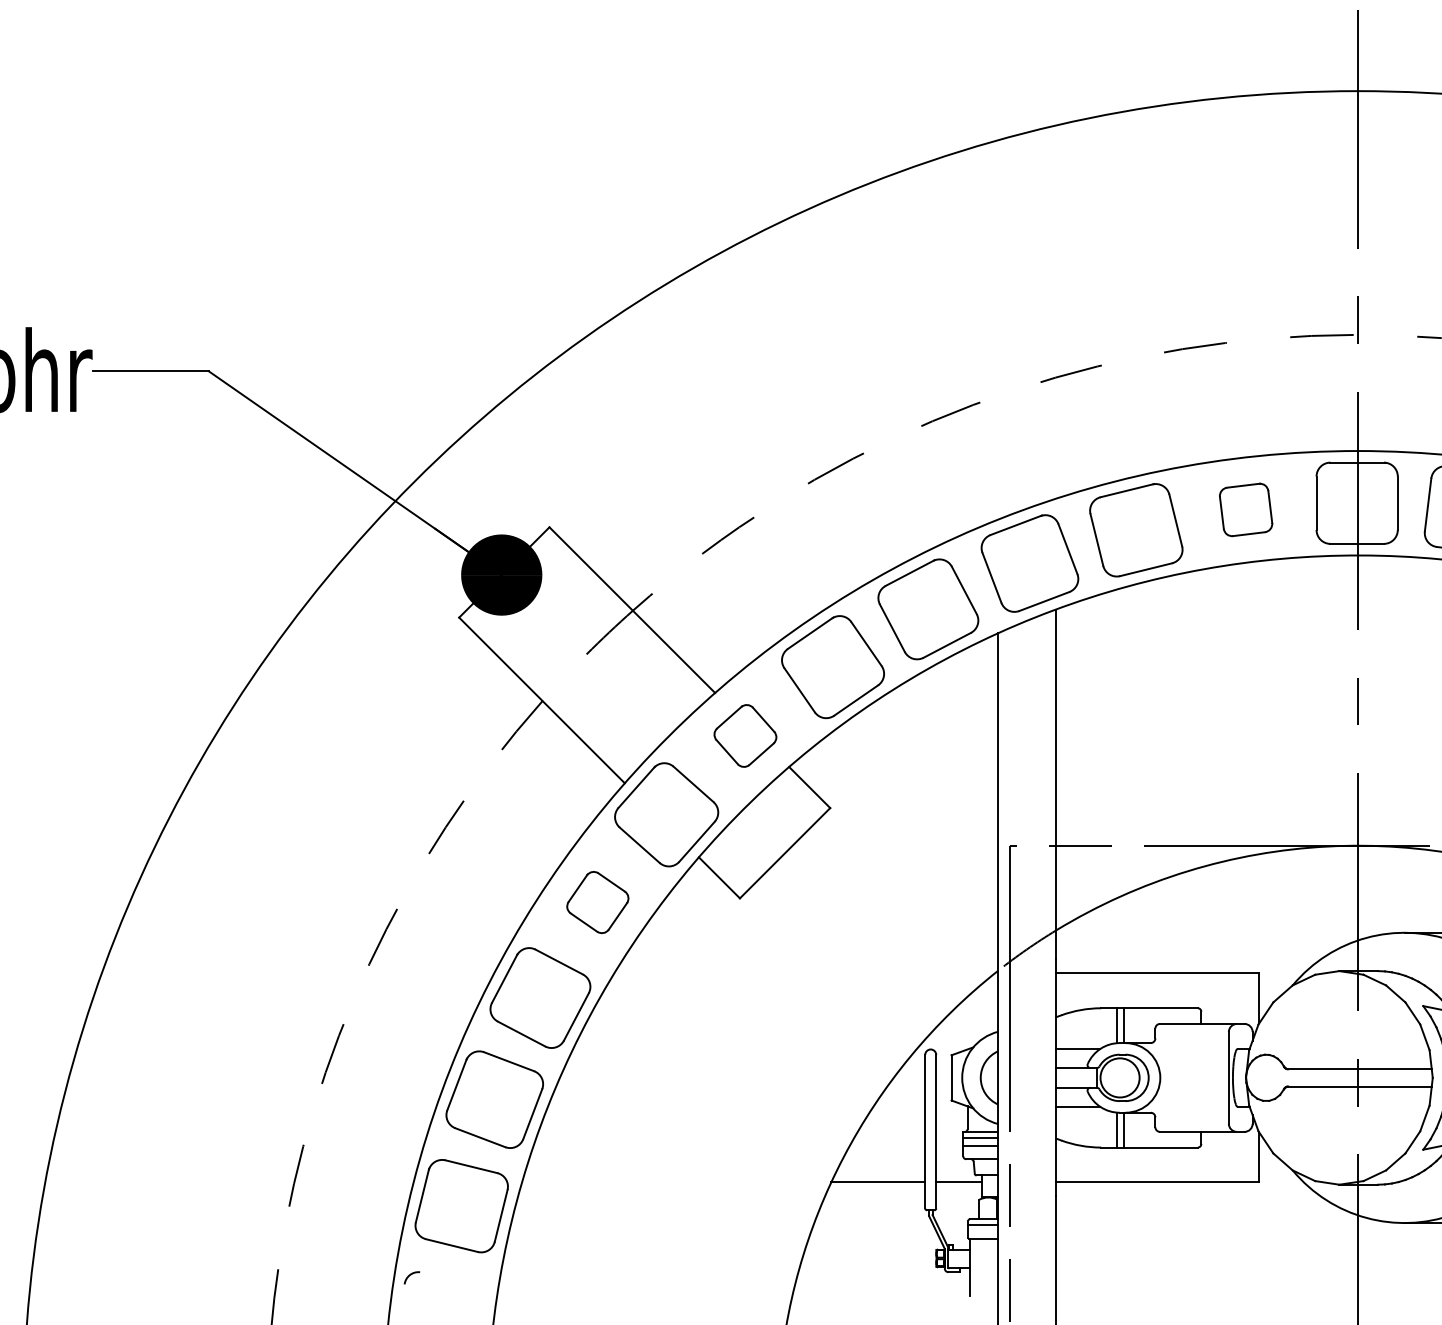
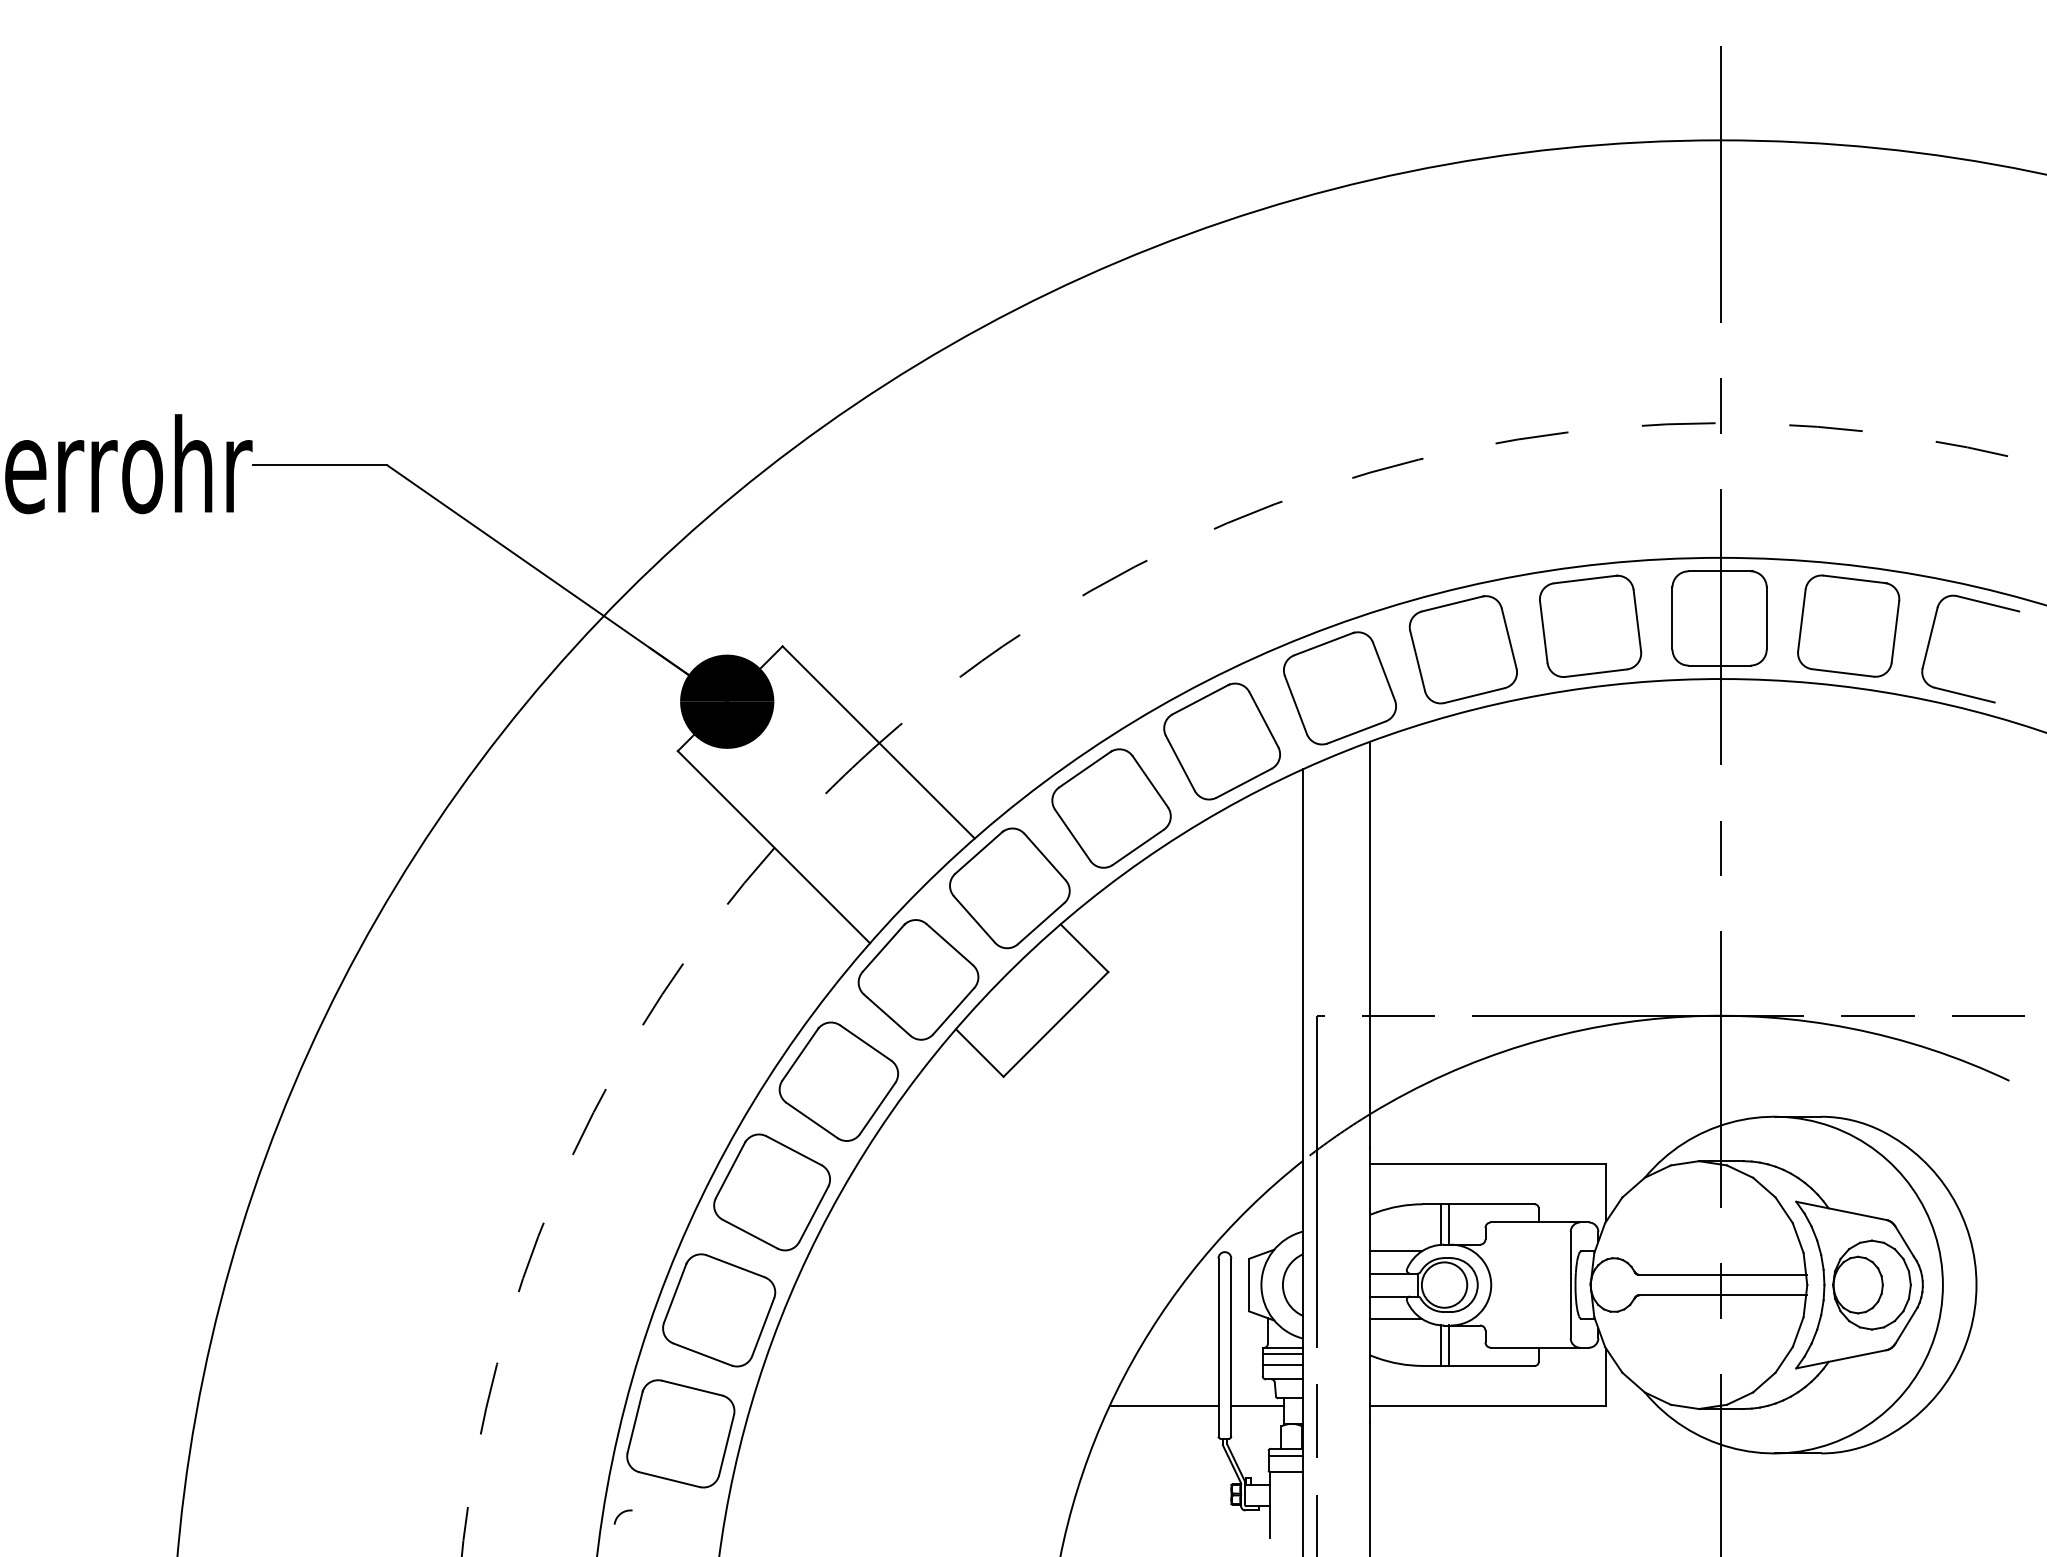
part: (1245, 509) -> (1590, 625), size x1.67
part: (745, 736) -> (1009, 888), size x1.67
part: (597, 902) -> (838, 1081), size x1.67

